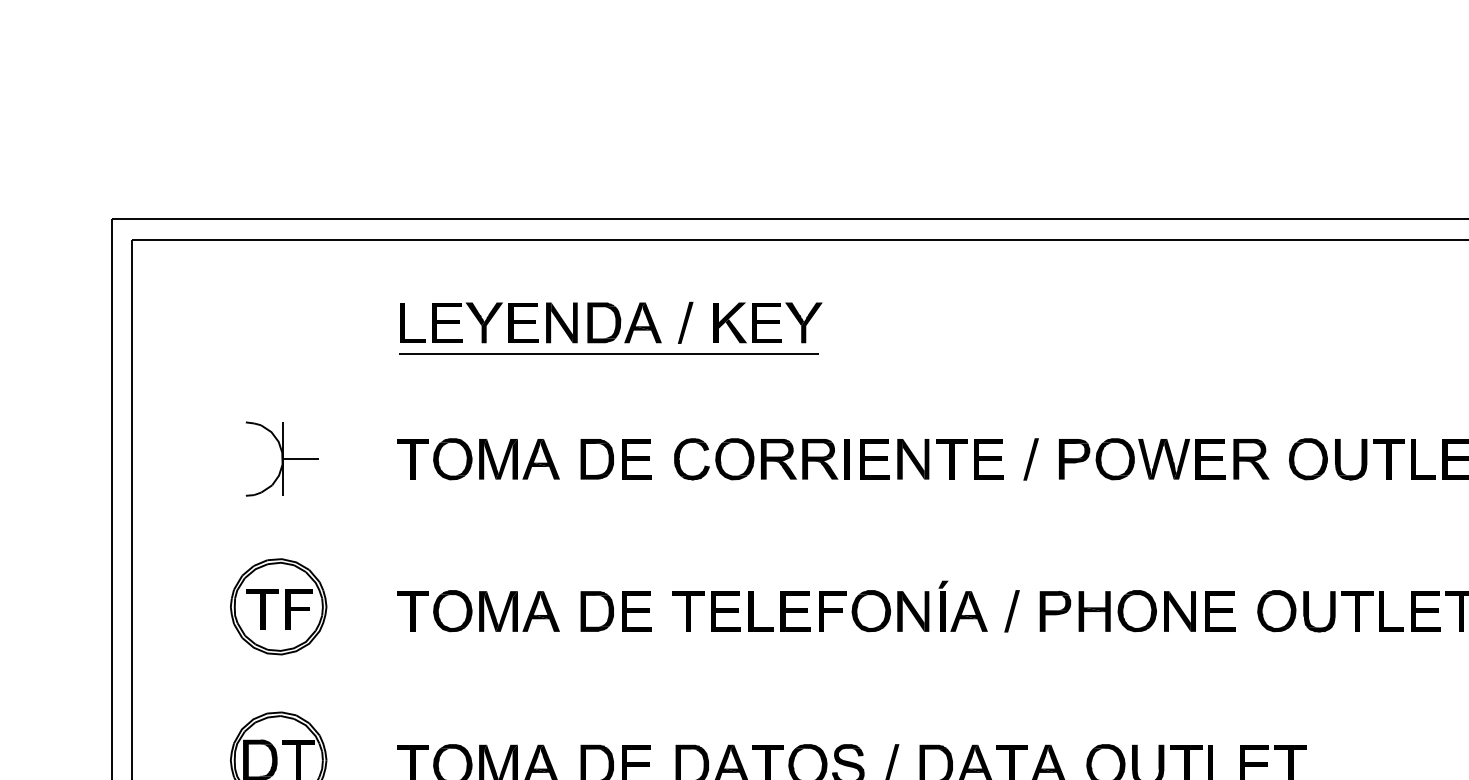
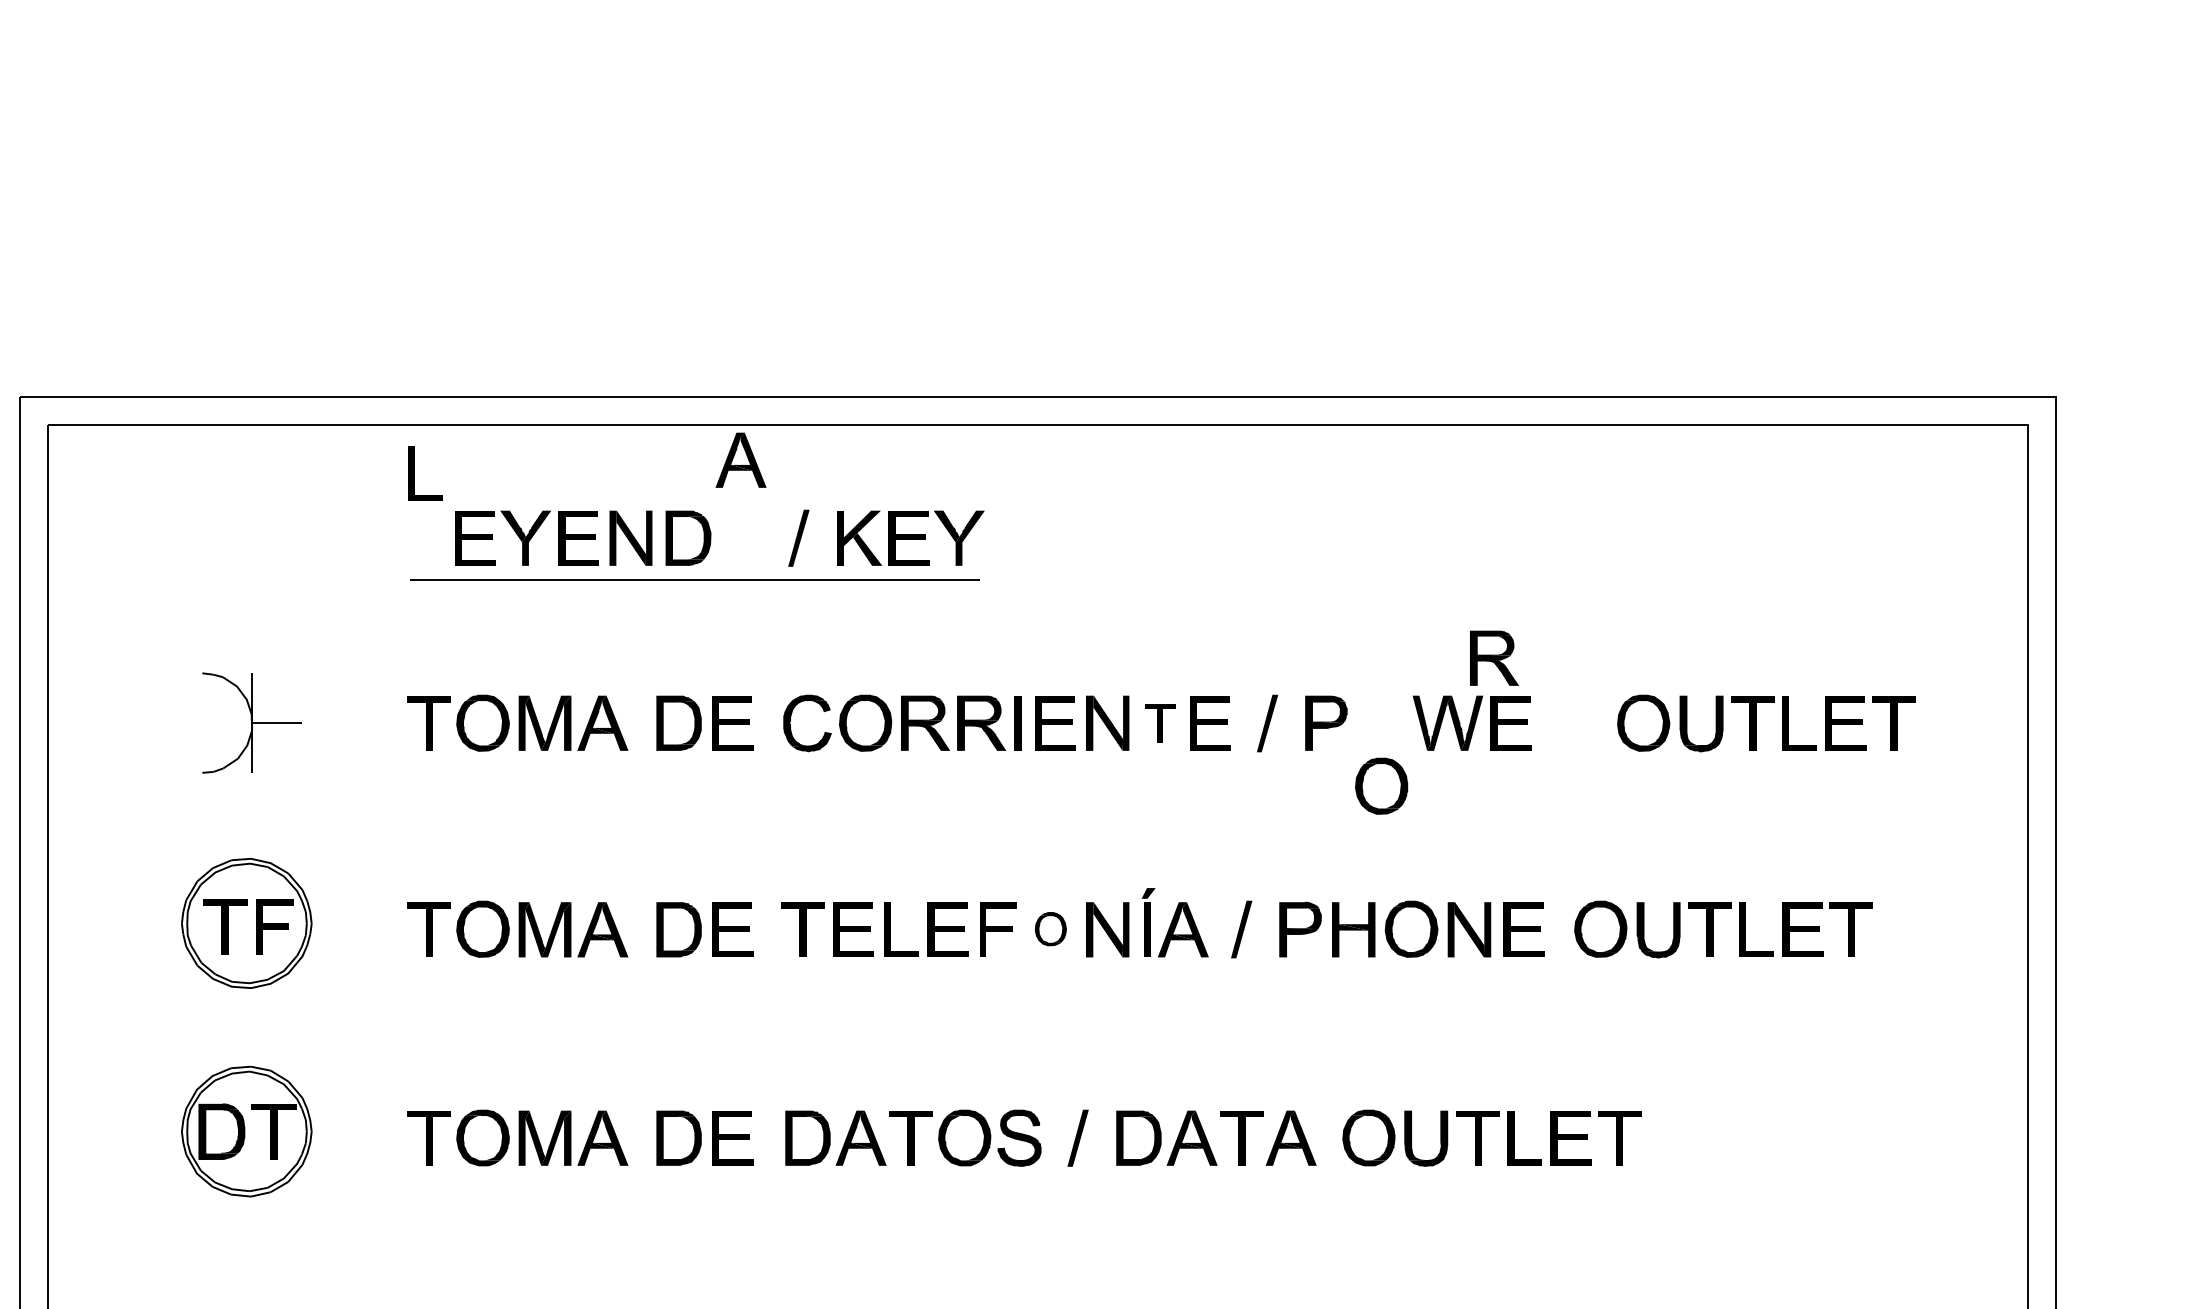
part: (642, 322) -> (740, 459), moved
part: (404, 323) -> (414, 473), moved
part: (1115, 458) -> (1381, 785), moved
part: (1251, 458) -> (1494, 657), moved
part: (951, 459) -> (1159, 723), size x0.7
part: (871, 610) -> (1050, 928), size x0.6

